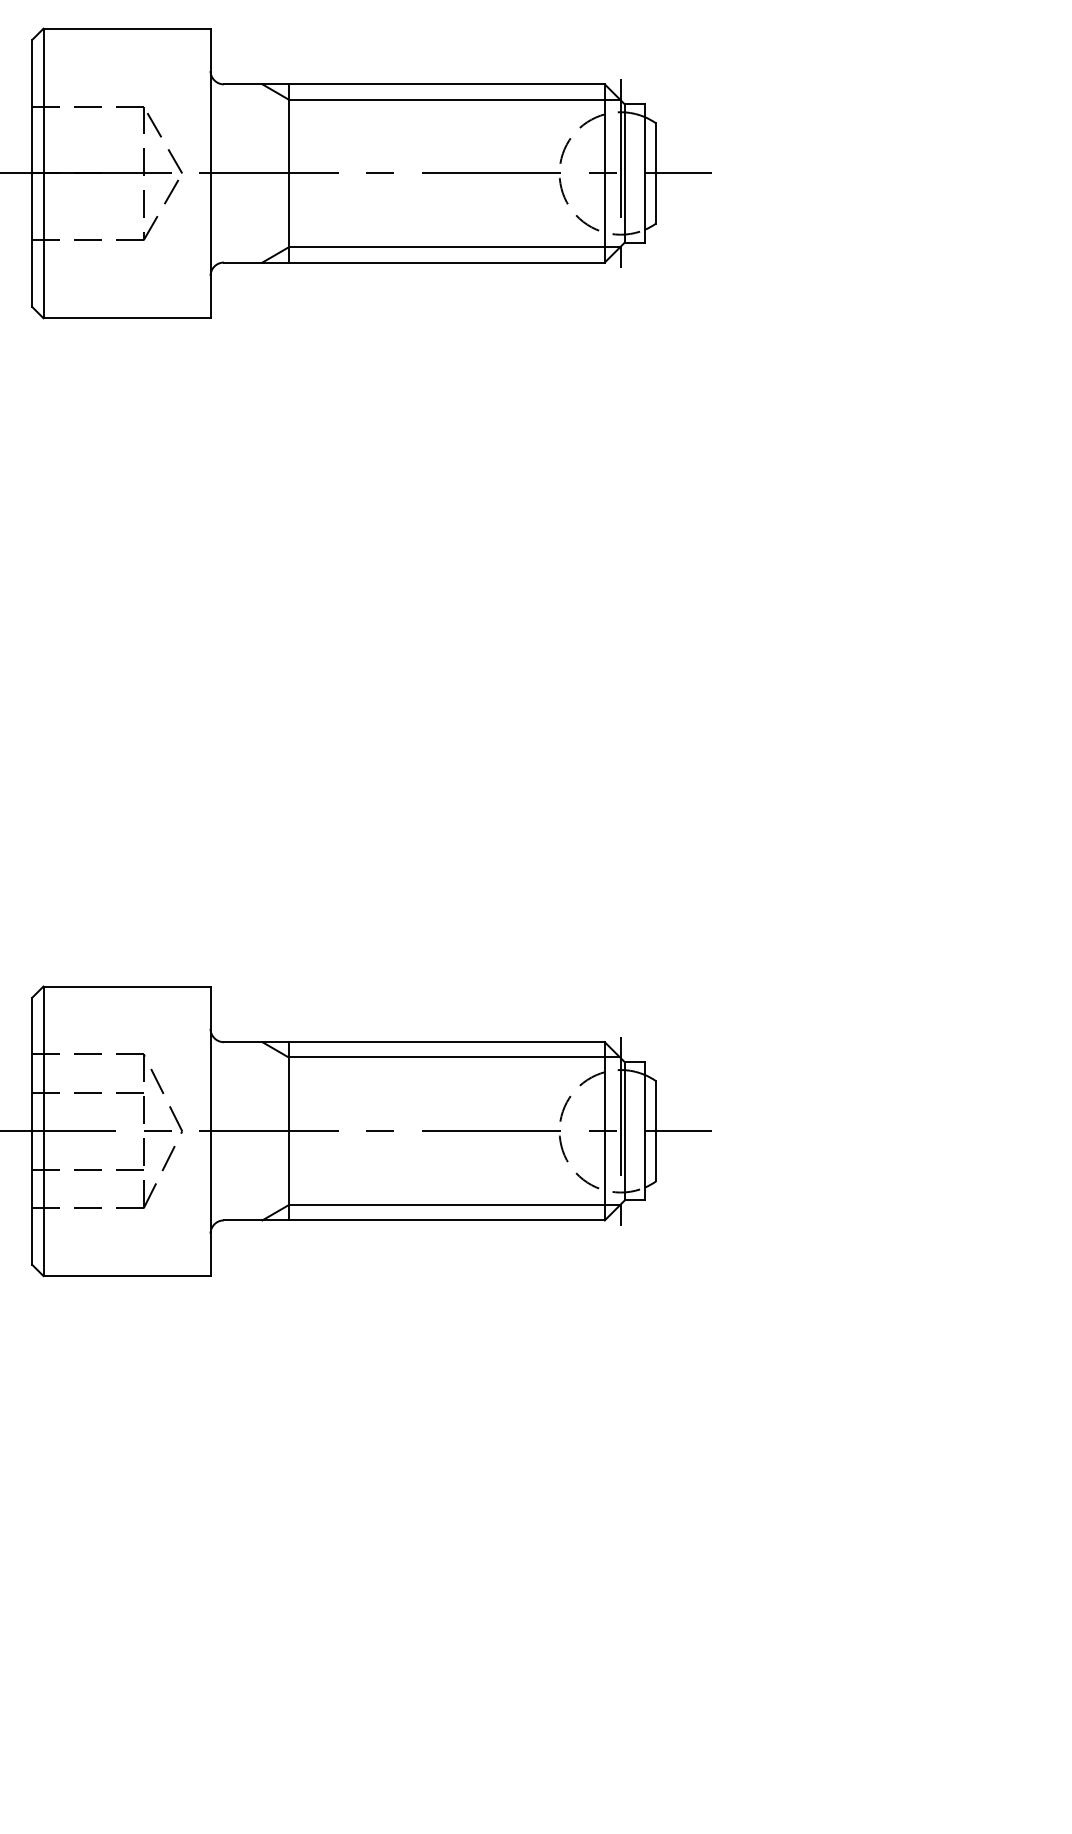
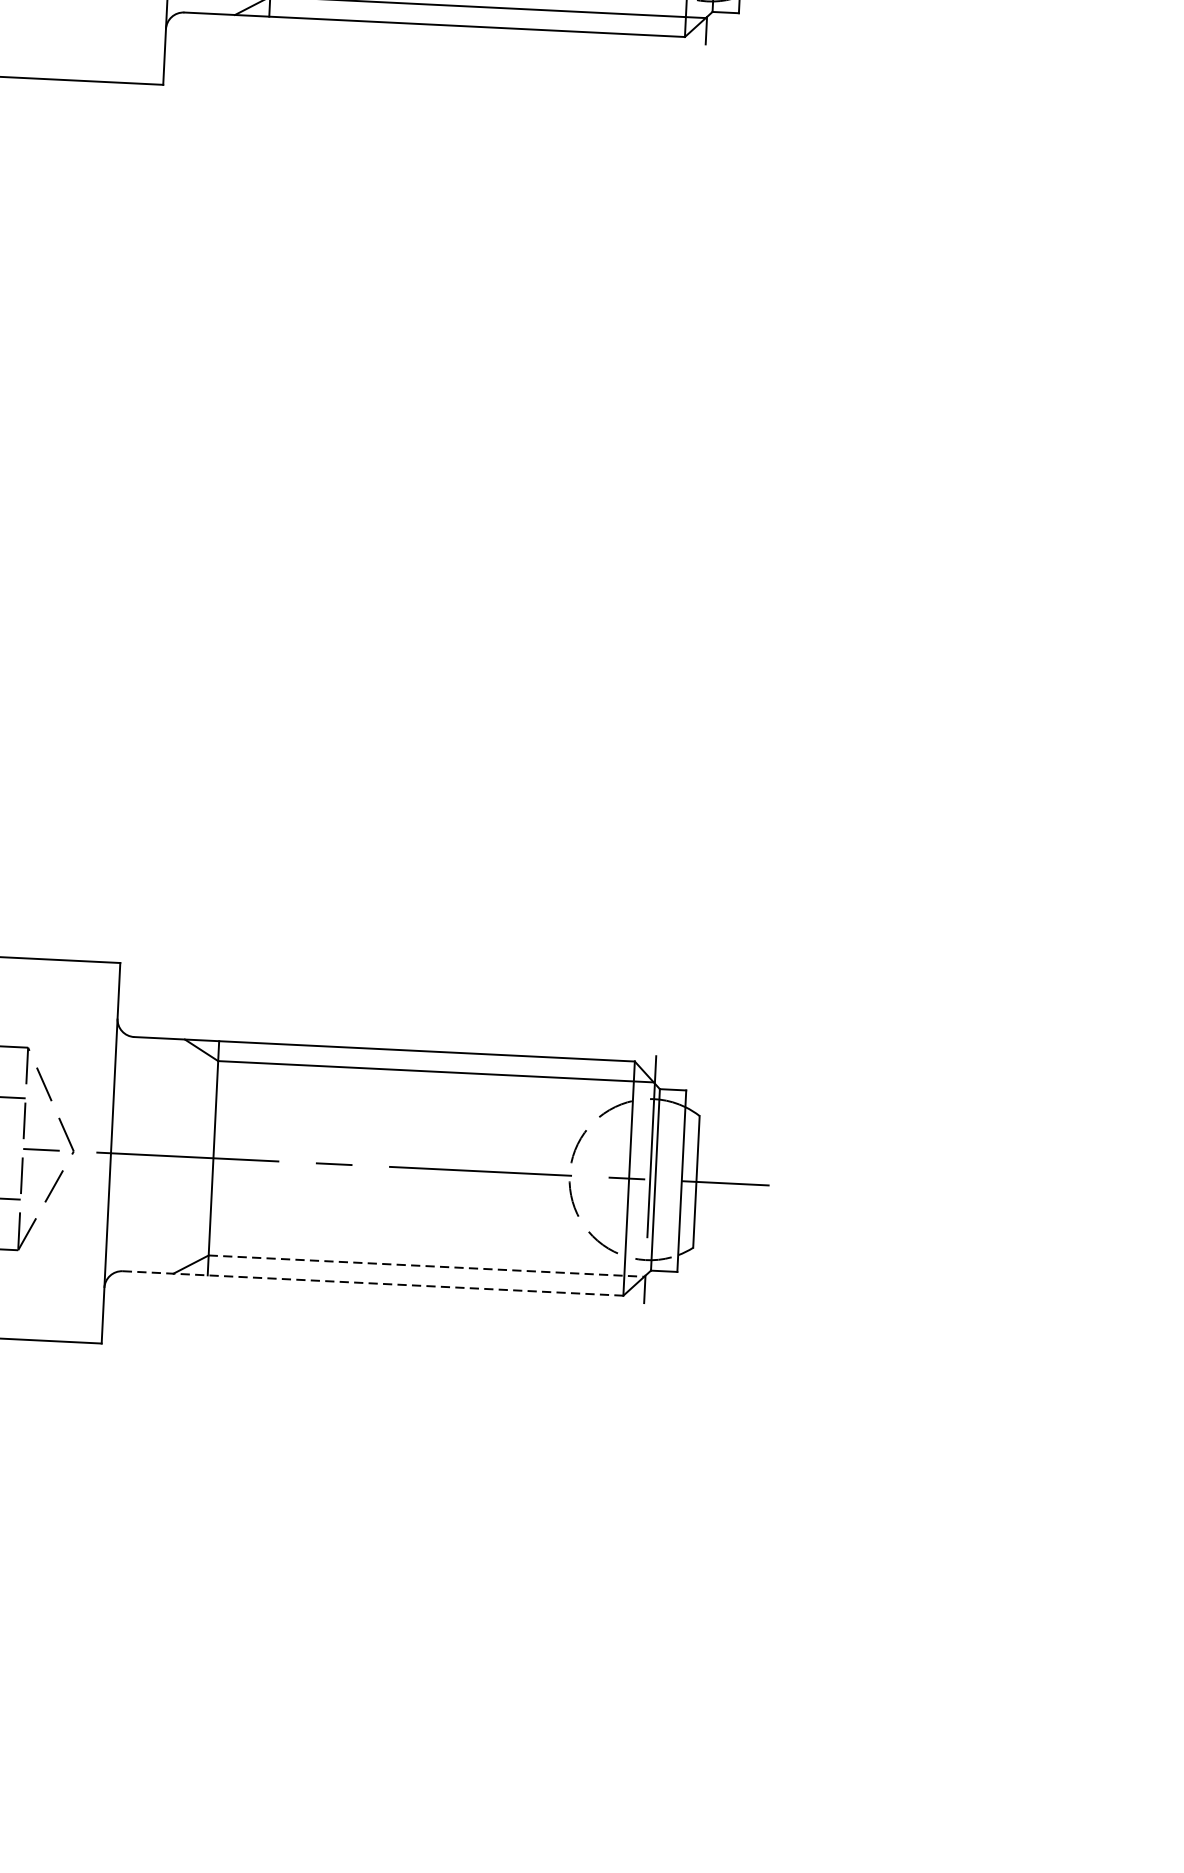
line: (454, 1205) -> (426, 1266), solid -> dashed
line: (414, 1220) -> (373, 1283), solid -> dashed

